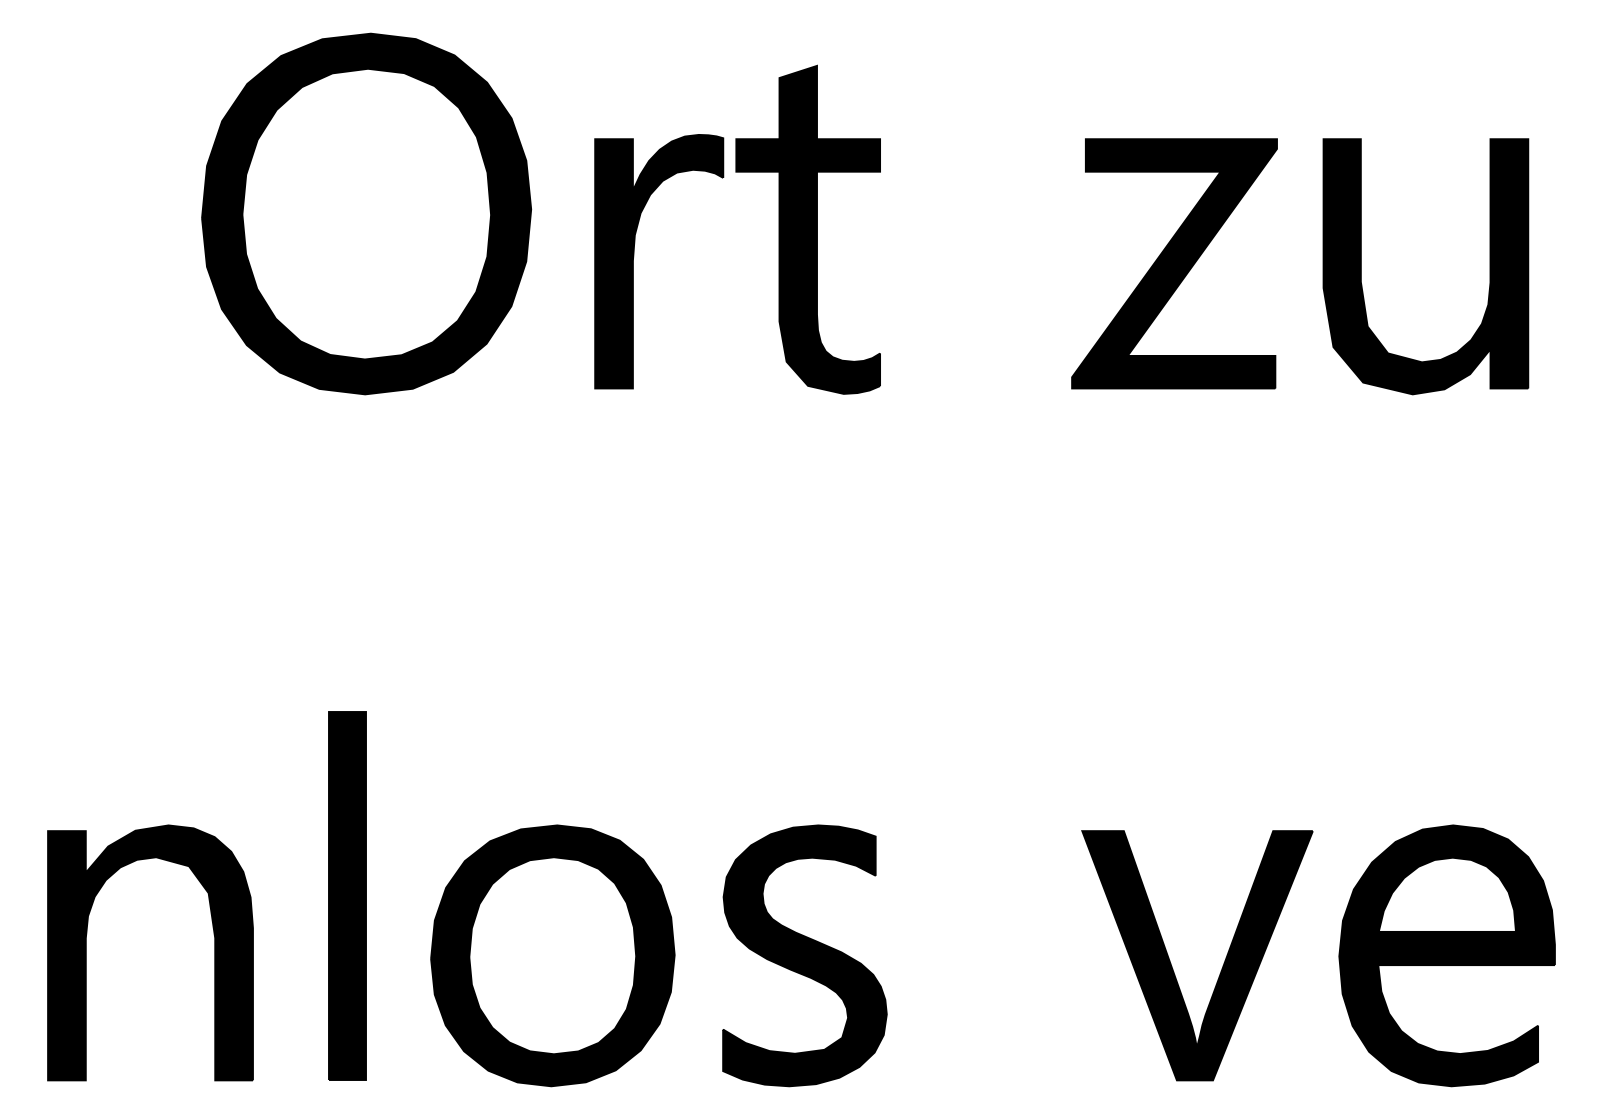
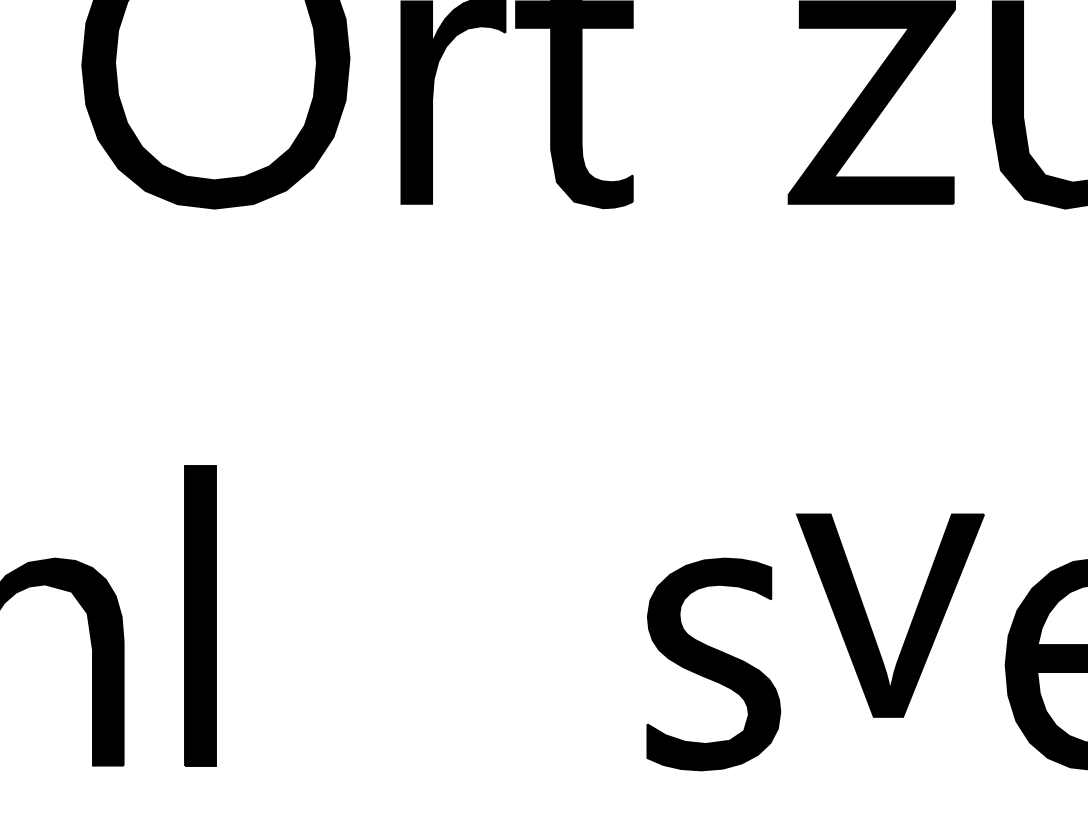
part: (552, 955) -> (366, 664), removed
part: (804, 955) -> (713, 664), moved
part: (1222, 965) -> (910, 623), moved

